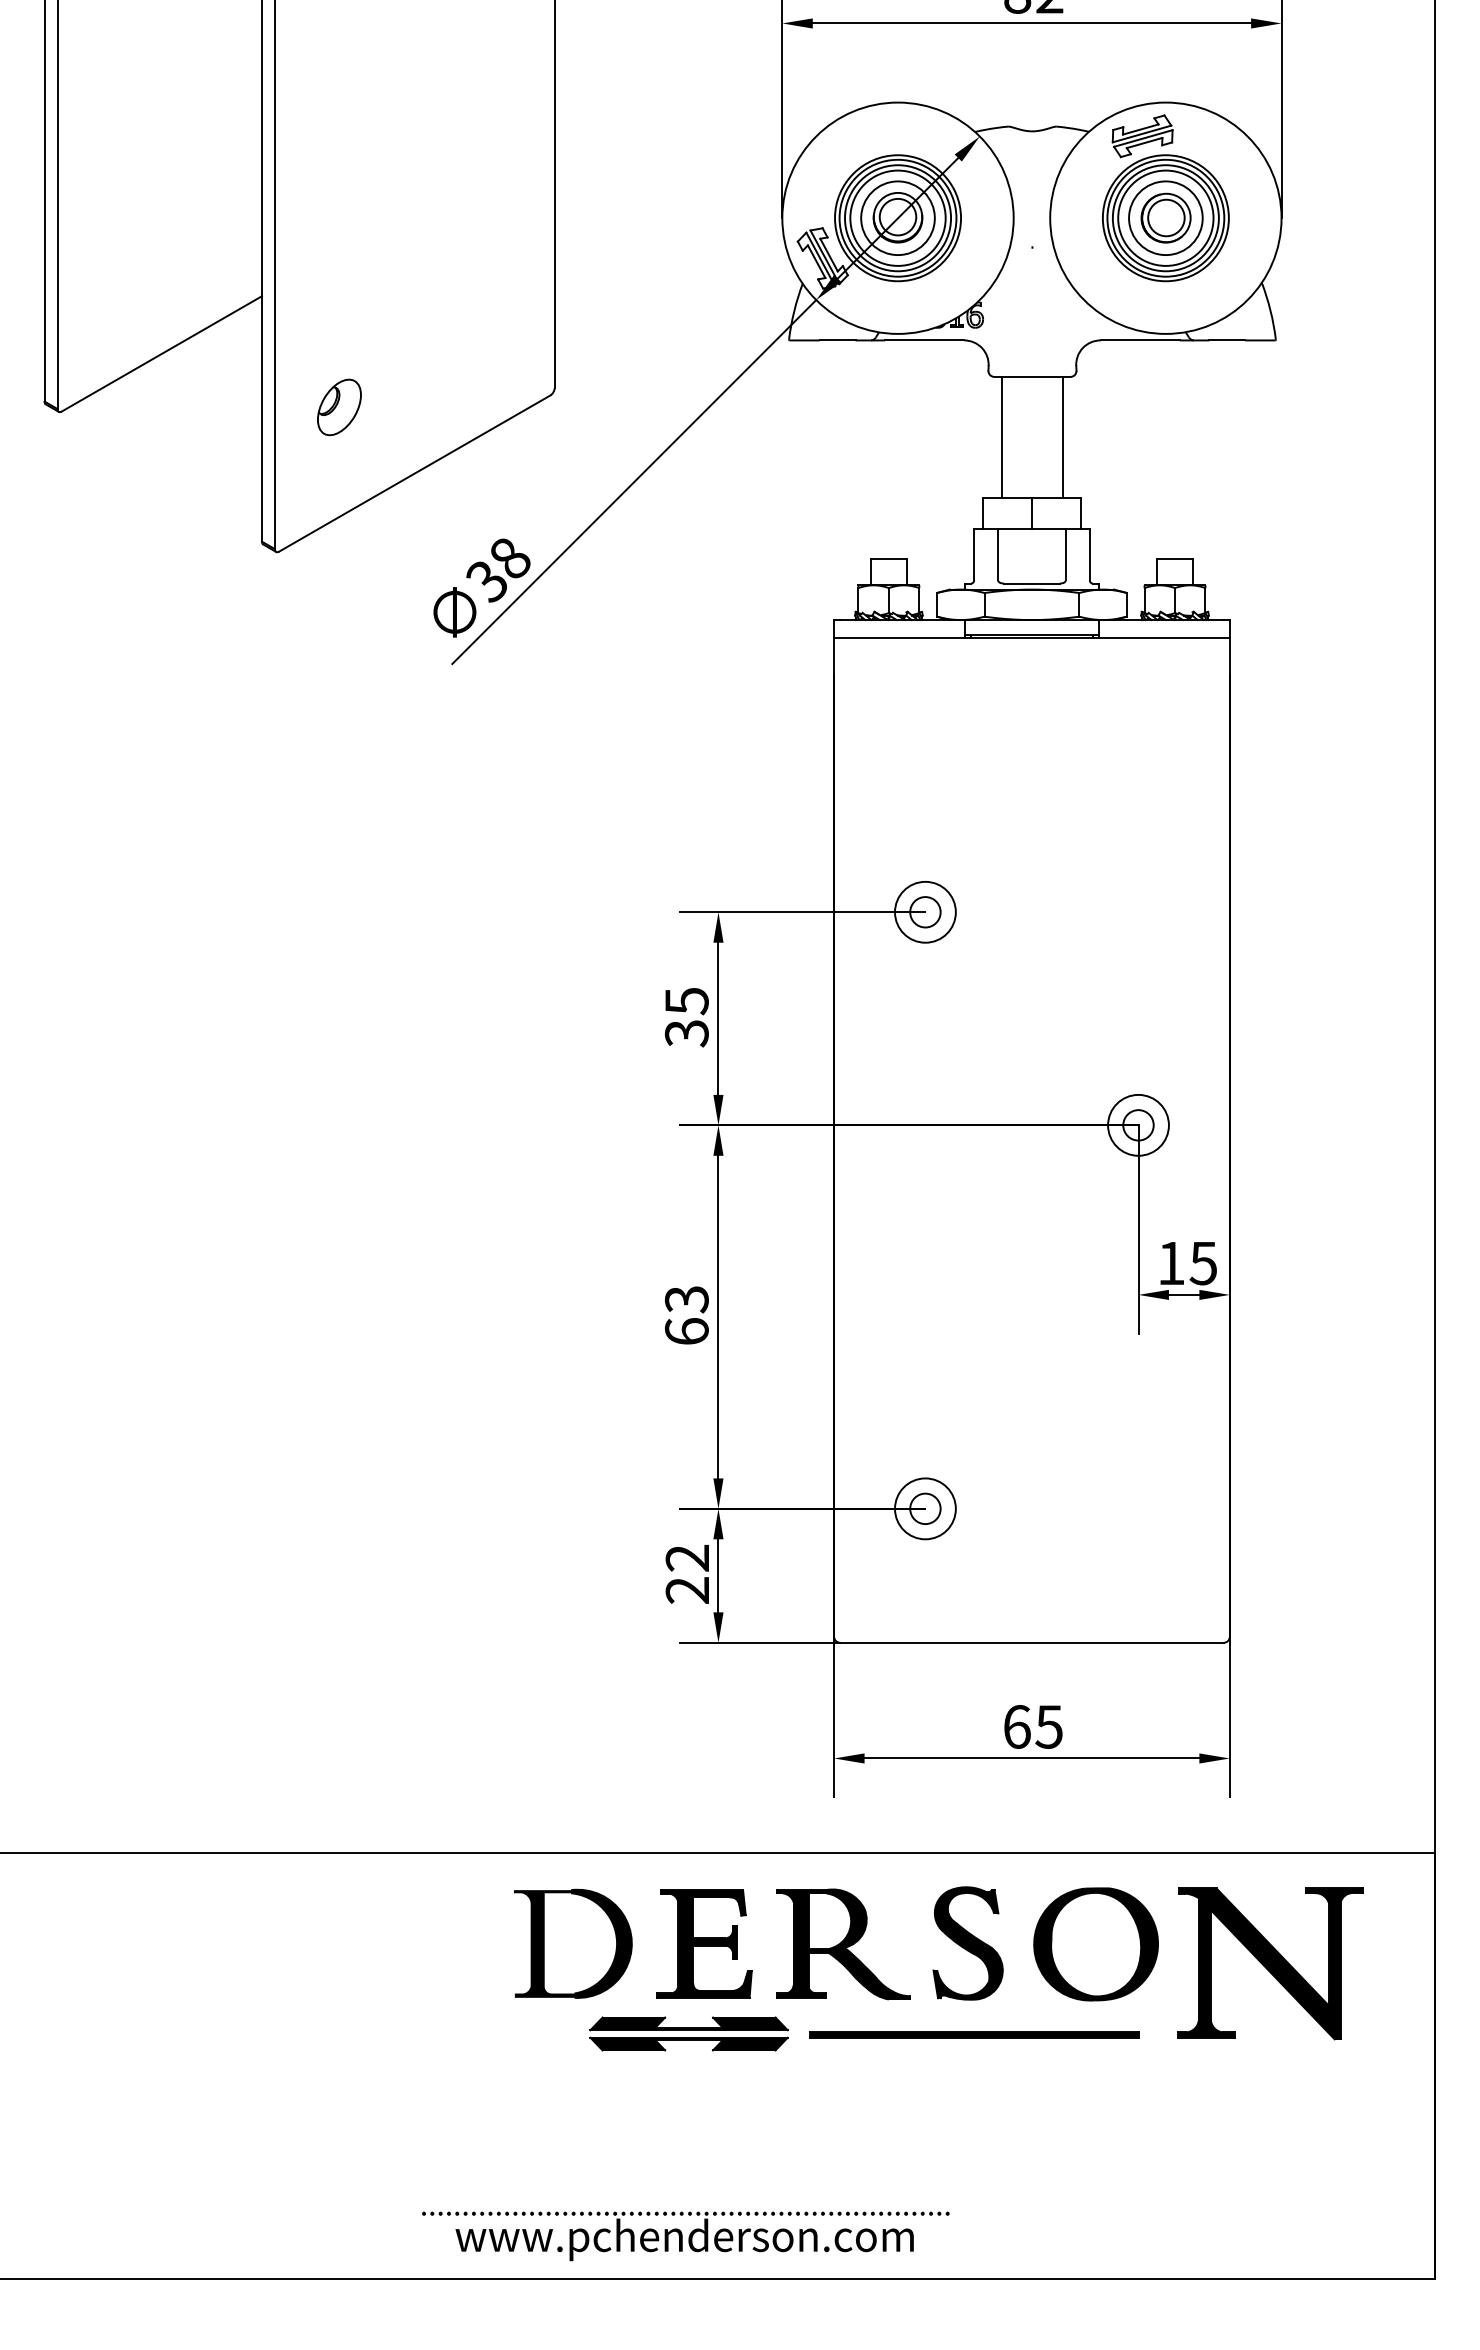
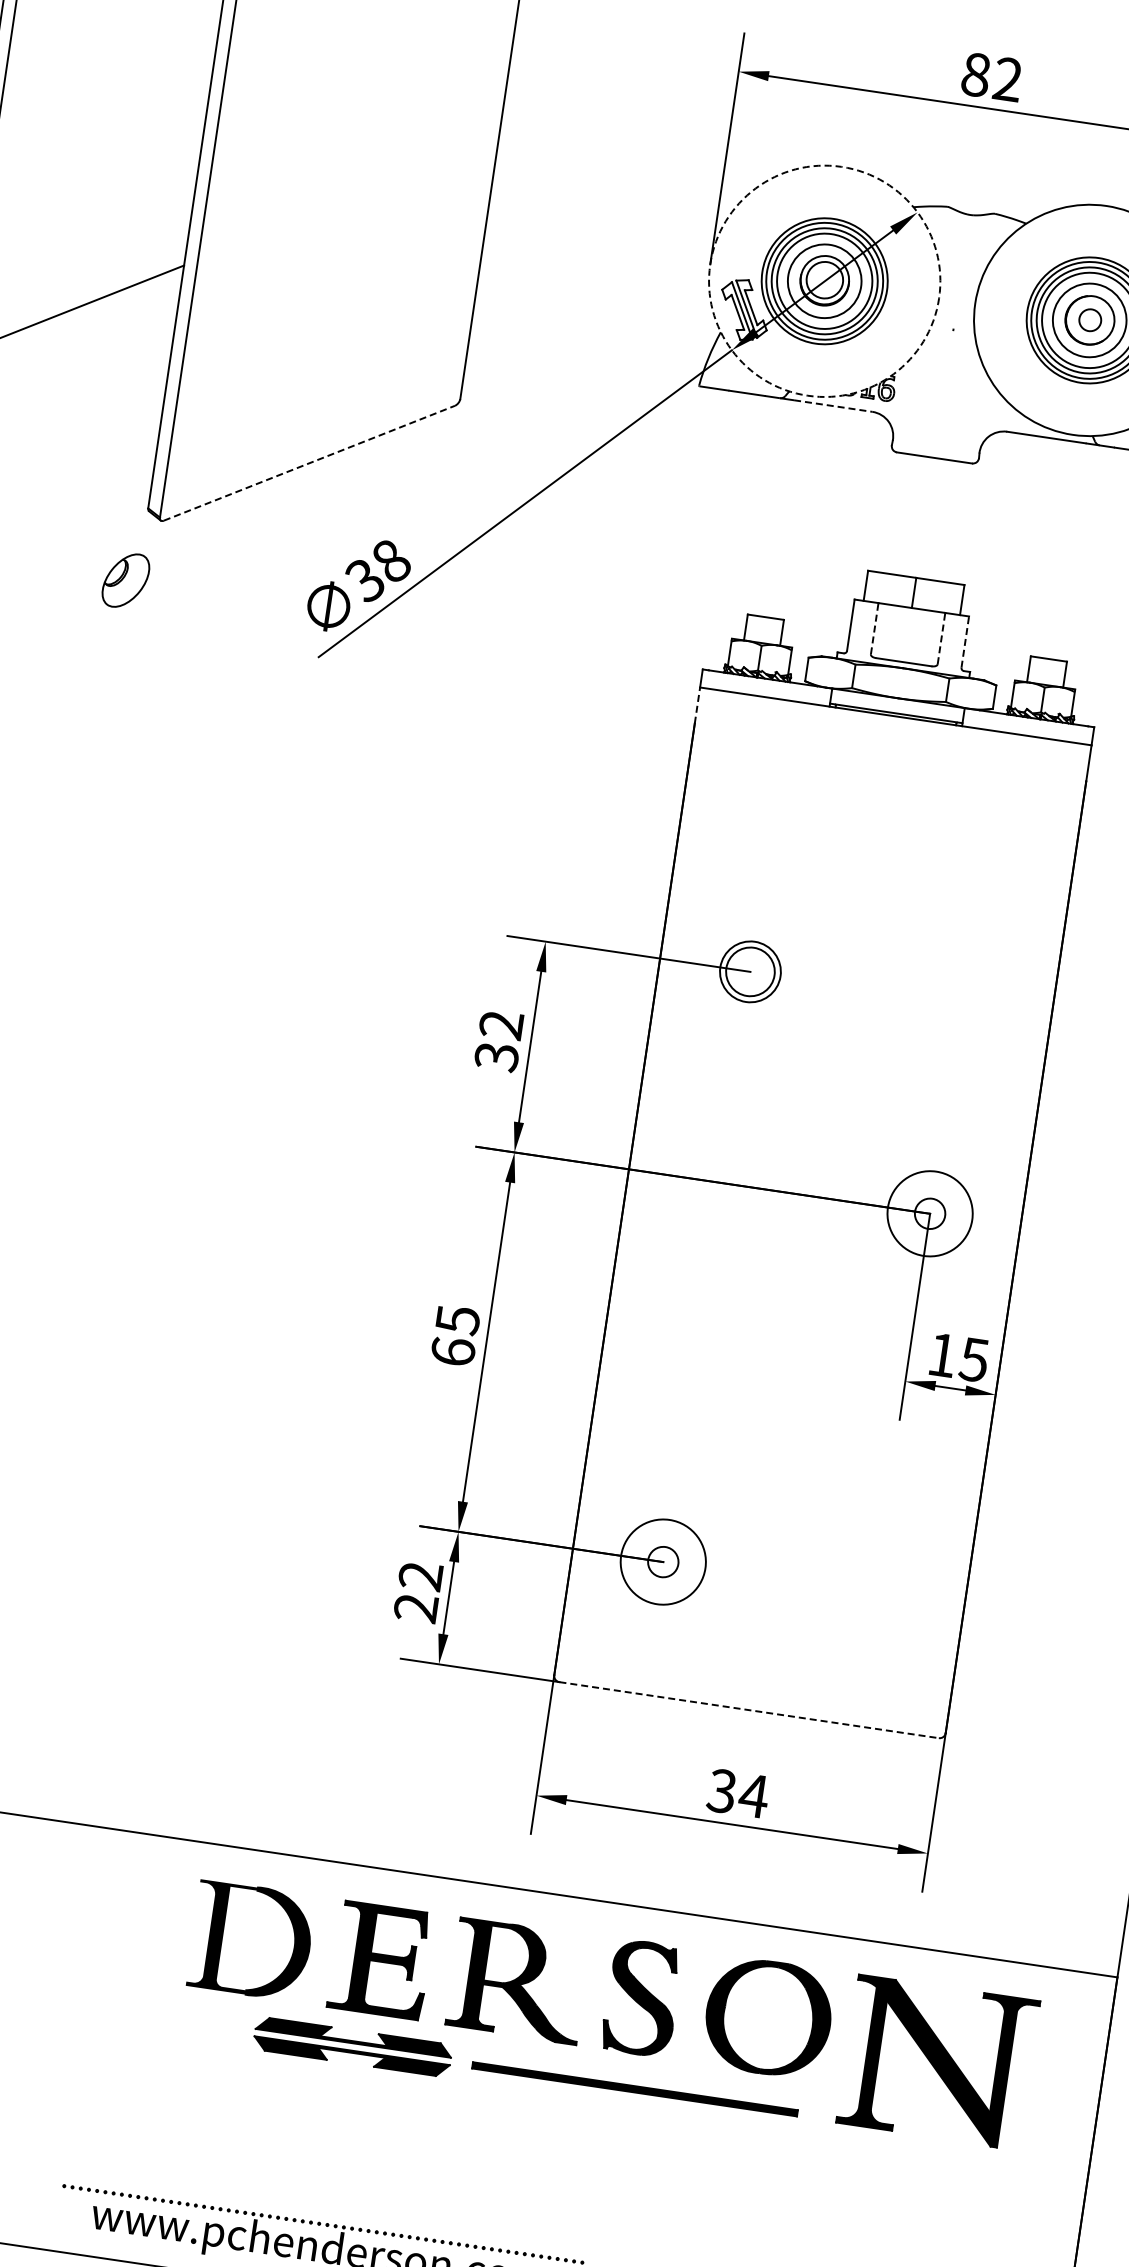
part: (1142, 136) -> (1078, 236), removed
circle: (897, 217) -> (824, 280), solid -> dashed
circle: (1166, 217) -> (1090, 319), size x0.6
line: (924, 340) -> (833, 406), solid -> dashed
part: (339, 407) -> (125, 580), moved
line: (1002, 437) -> (896, 513), removed
line: (1063, 437) -> (956, 522), removed
line: (415, 473) -> (310, 463), solid -> dashed
line: (998, 554) -> (875, 628), solid -> dashed
line: (1065, 554) -> (941, 638), solid -> dashed
line: (1089, 554) -> (965, 641), solid -> dashed
line: (834, 656) -> (697, 705), solid -> dashed
circle: (925, 912) -> (750, 972), size x1.6
text: (686, 1001) -> (501, 1025), 35 -> 32
circle: (1138, 1124) -> (930, 1212), size x1.4
text: (686, 1299) -> (457, 1320), 63 -> 65
circle: (925, 1508) -> (663, 1561), size x1.4
line: (1031, 1642) -> (748, 1709), solid -> dashed
text: (1033, 1726) -> (738, 1793), 65 -> 34

